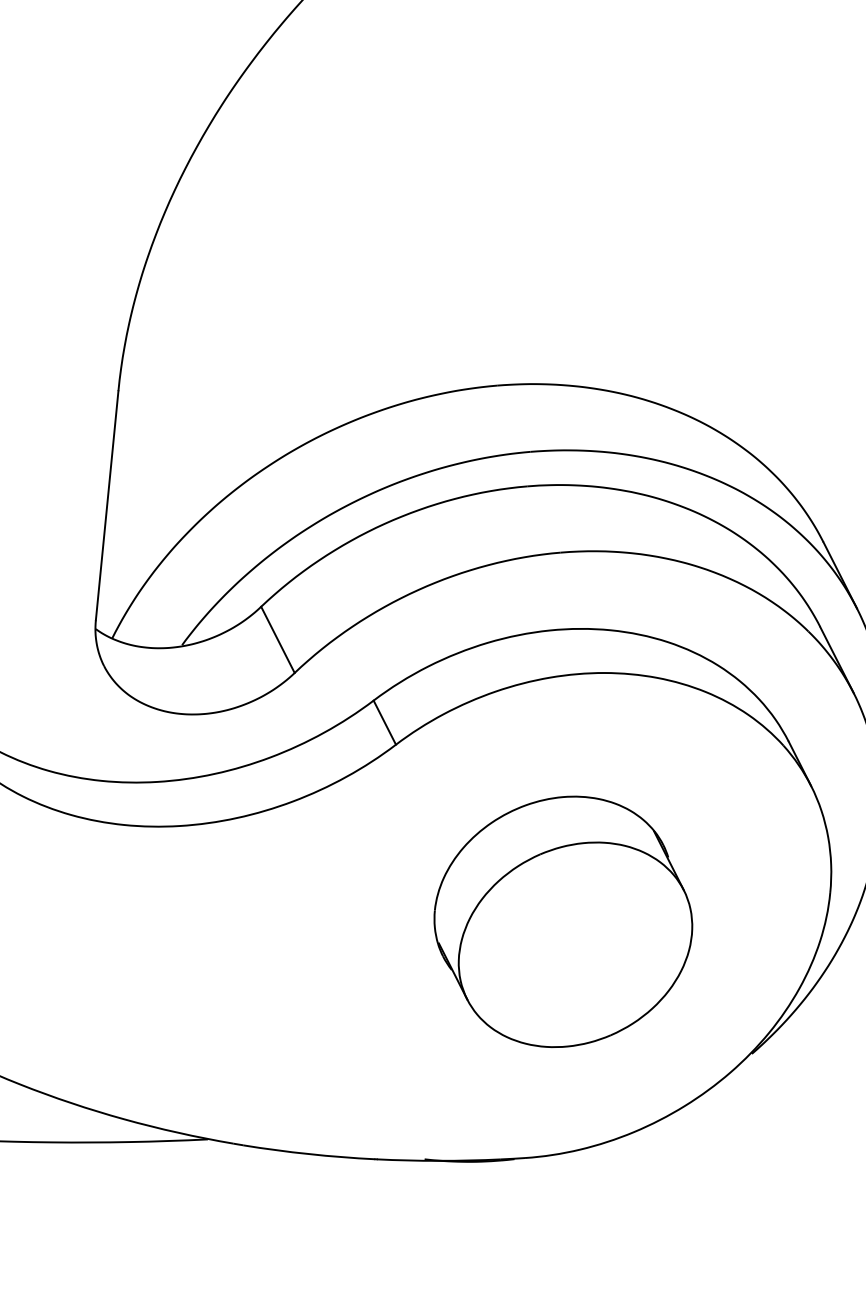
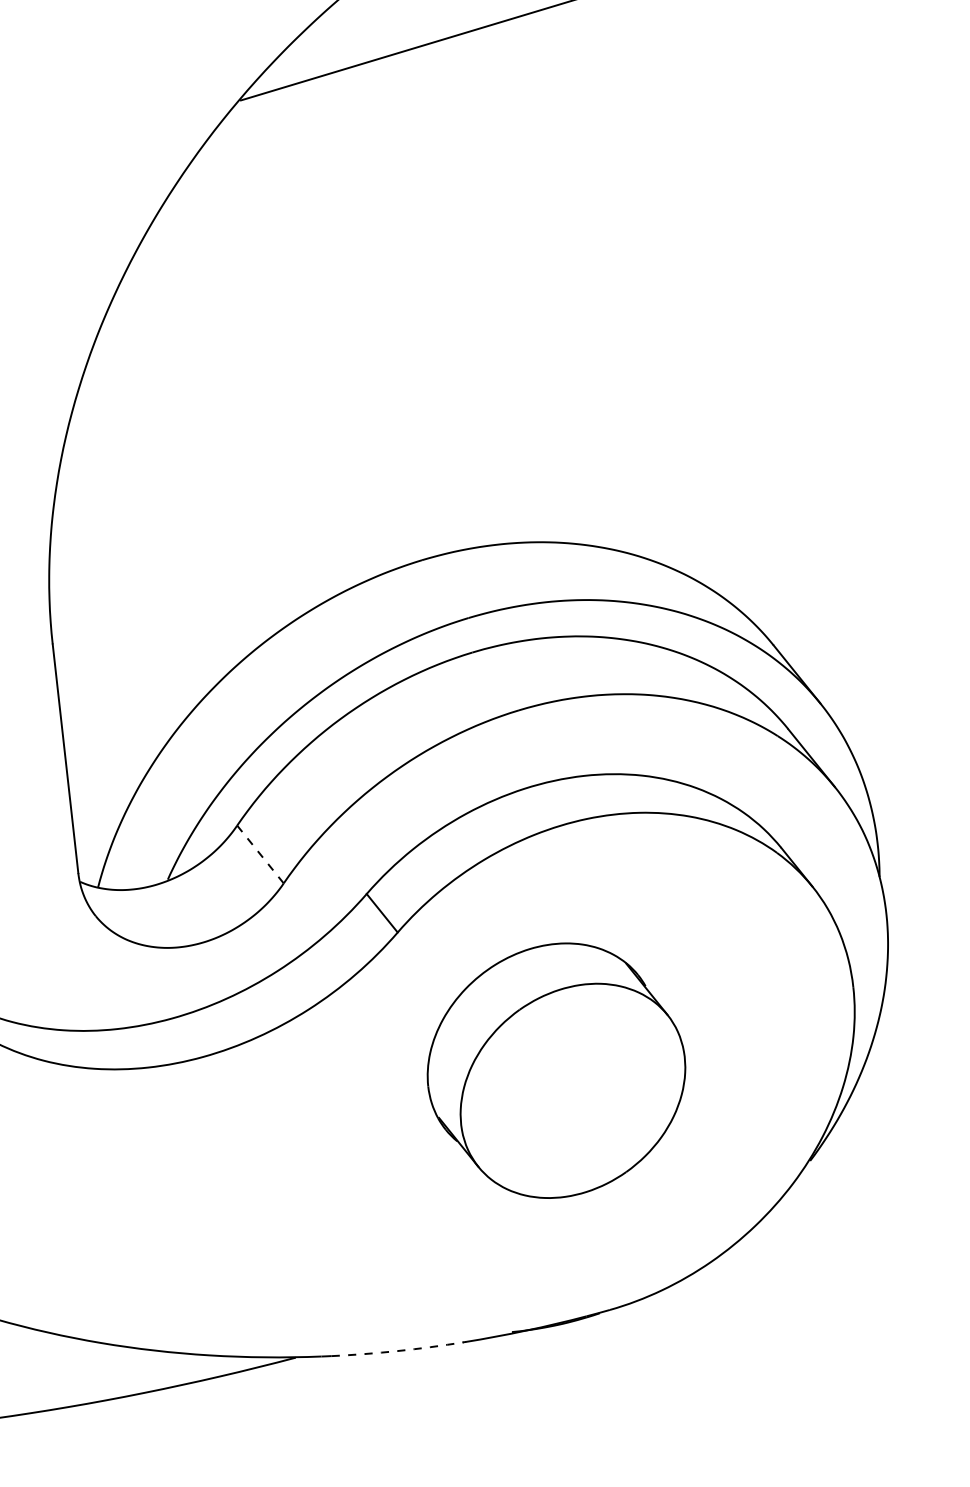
line: (277, 639) -> (260, 854), solid -> dashed
part: (563, 921) -> (556, 1070), moved
arc: (308, 1154) -> (397, 1351), solid -> dashed

